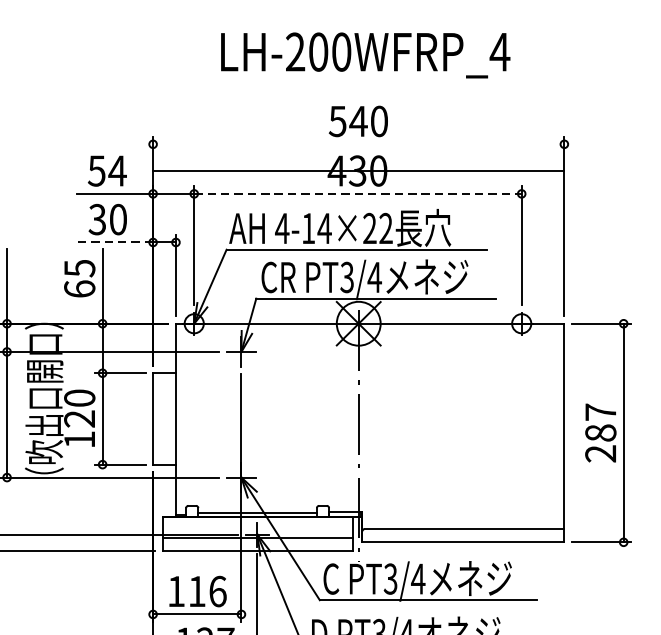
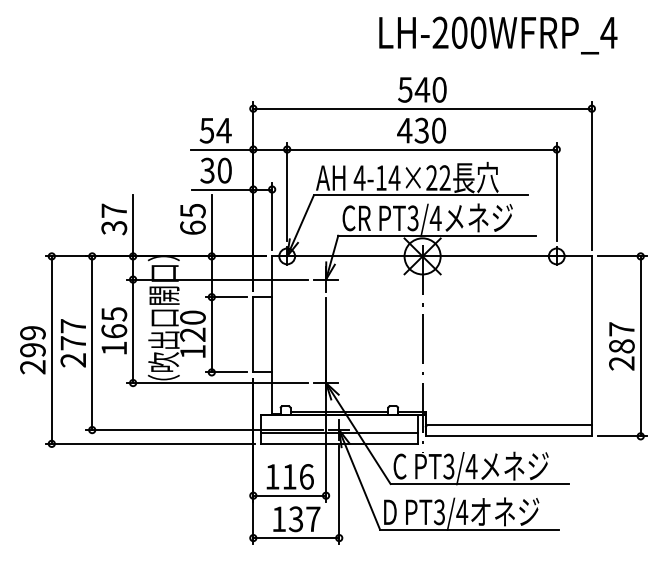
text: (365, 55) -> (498, 35), moved
line: (358, 170) -> (422, 108), moved
line: (357, 193) -> (421, 149), dashed -> solid
line: (115, 242) -> (222, 189), dashed -> solid

